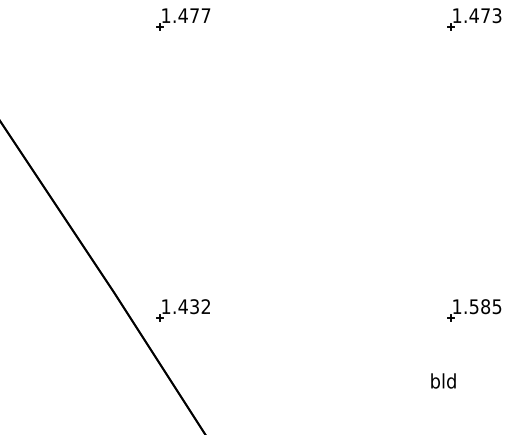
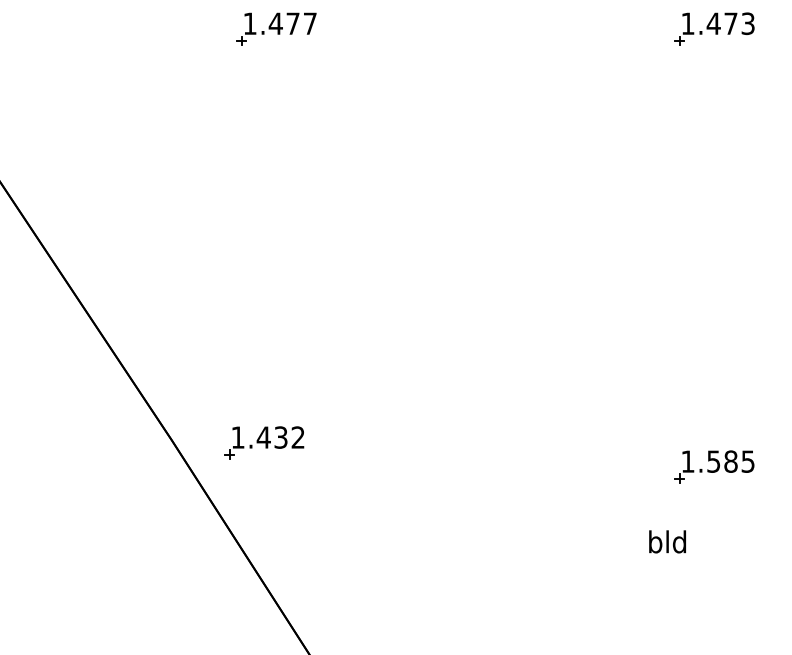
part: (182, 310) -> (262, 443), moved
text: (443, 380) -> (667, 541), moved

